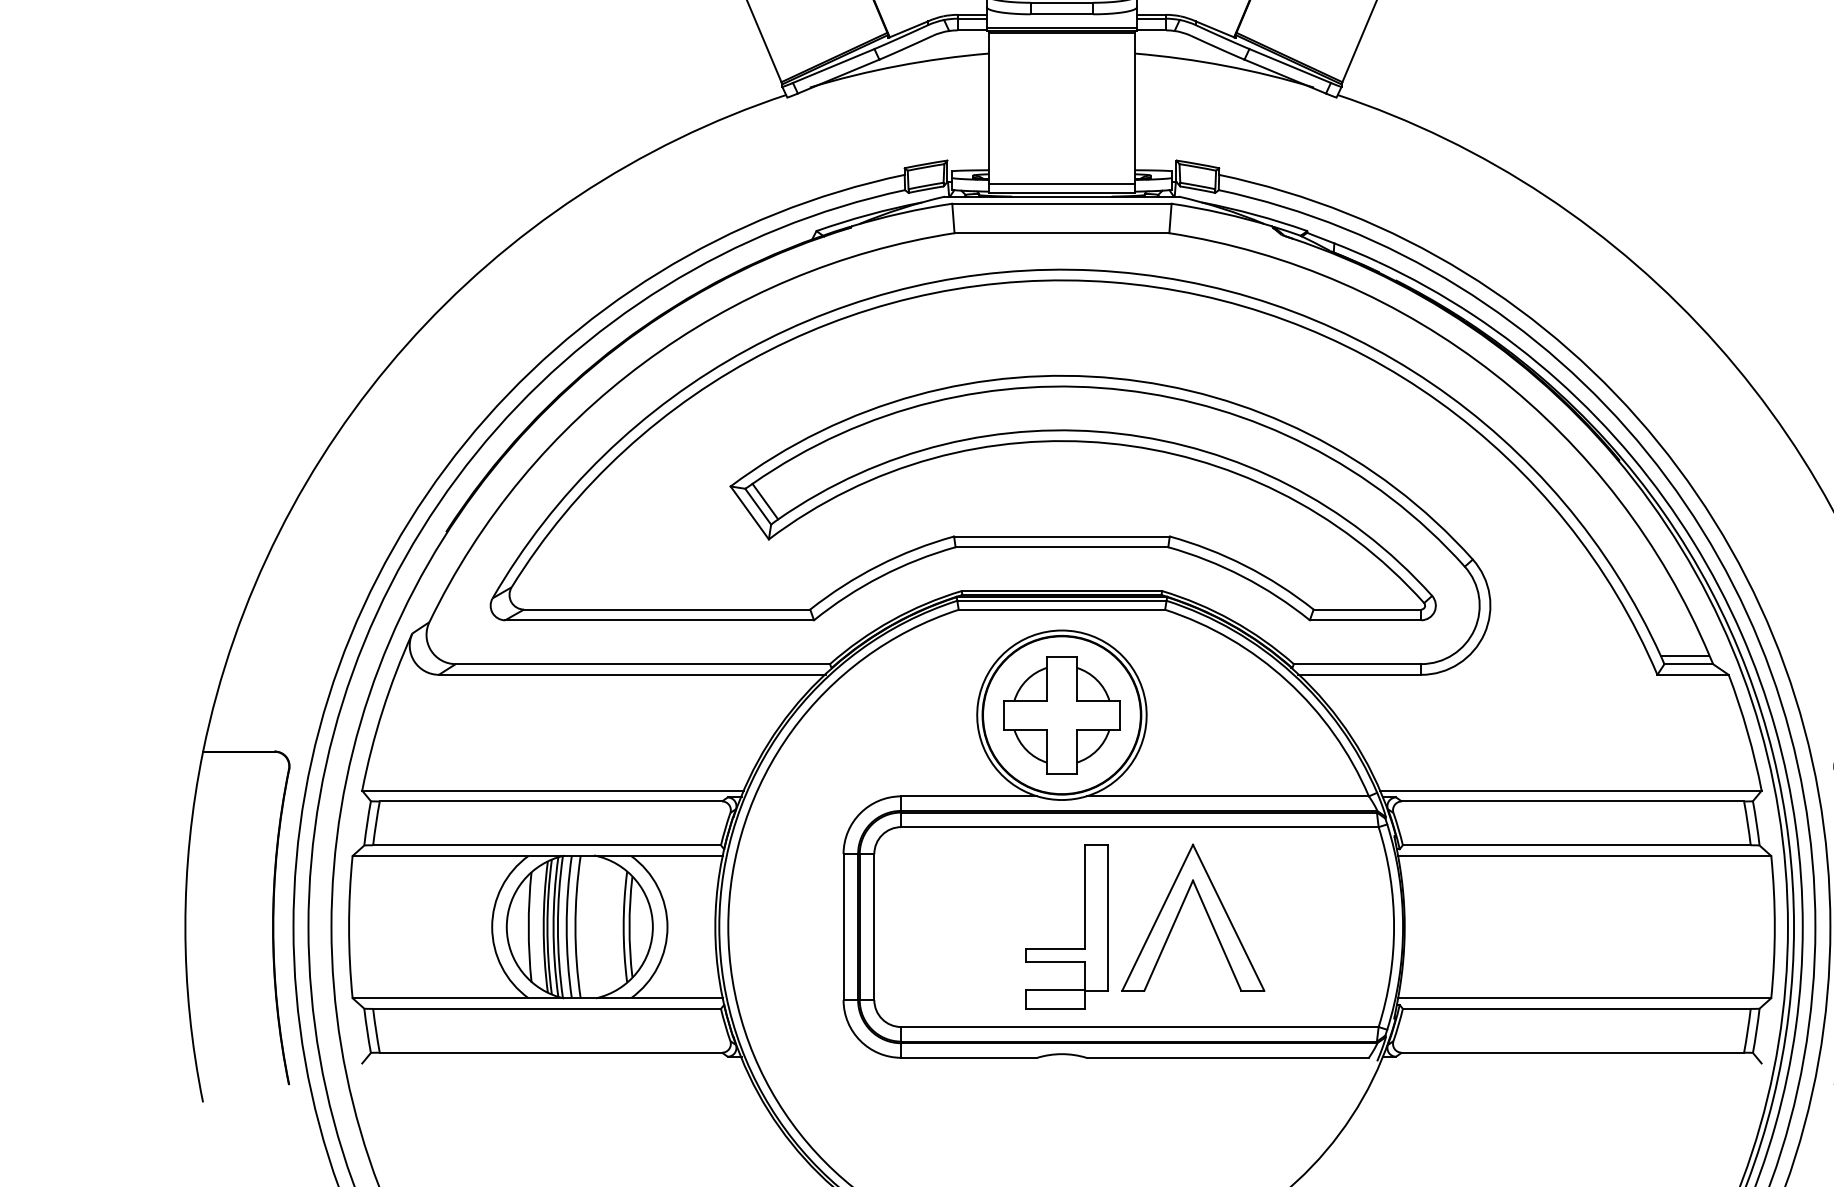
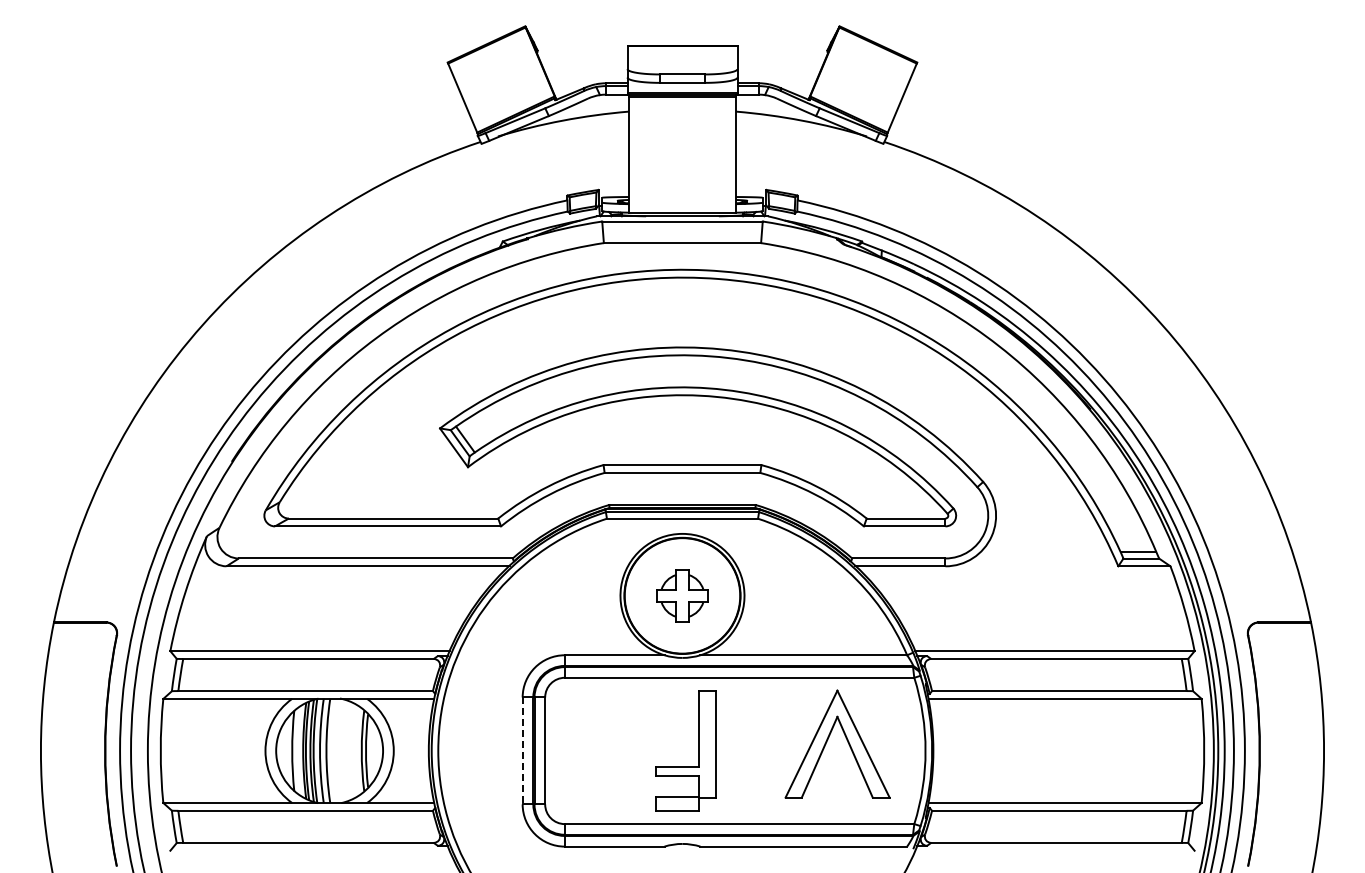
line: (1061, 184) -> (682, 207), removed
part: (1061, 714) -> (682, 595), size x0.6
part: (1204, 910) -> (845, 738), moved
line: (843, 927) -> (522, 751), solid -> dashed

